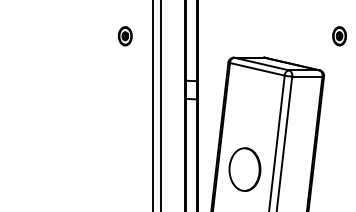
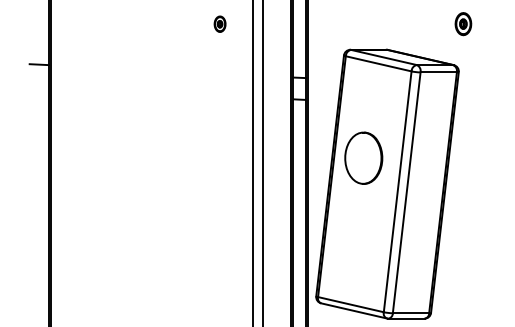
part: (124, 36) -> (219, 24), size x0.7
part: (339, 36) -> (463, 24), moved
part: (244, 168) -> (363, 157), moved

